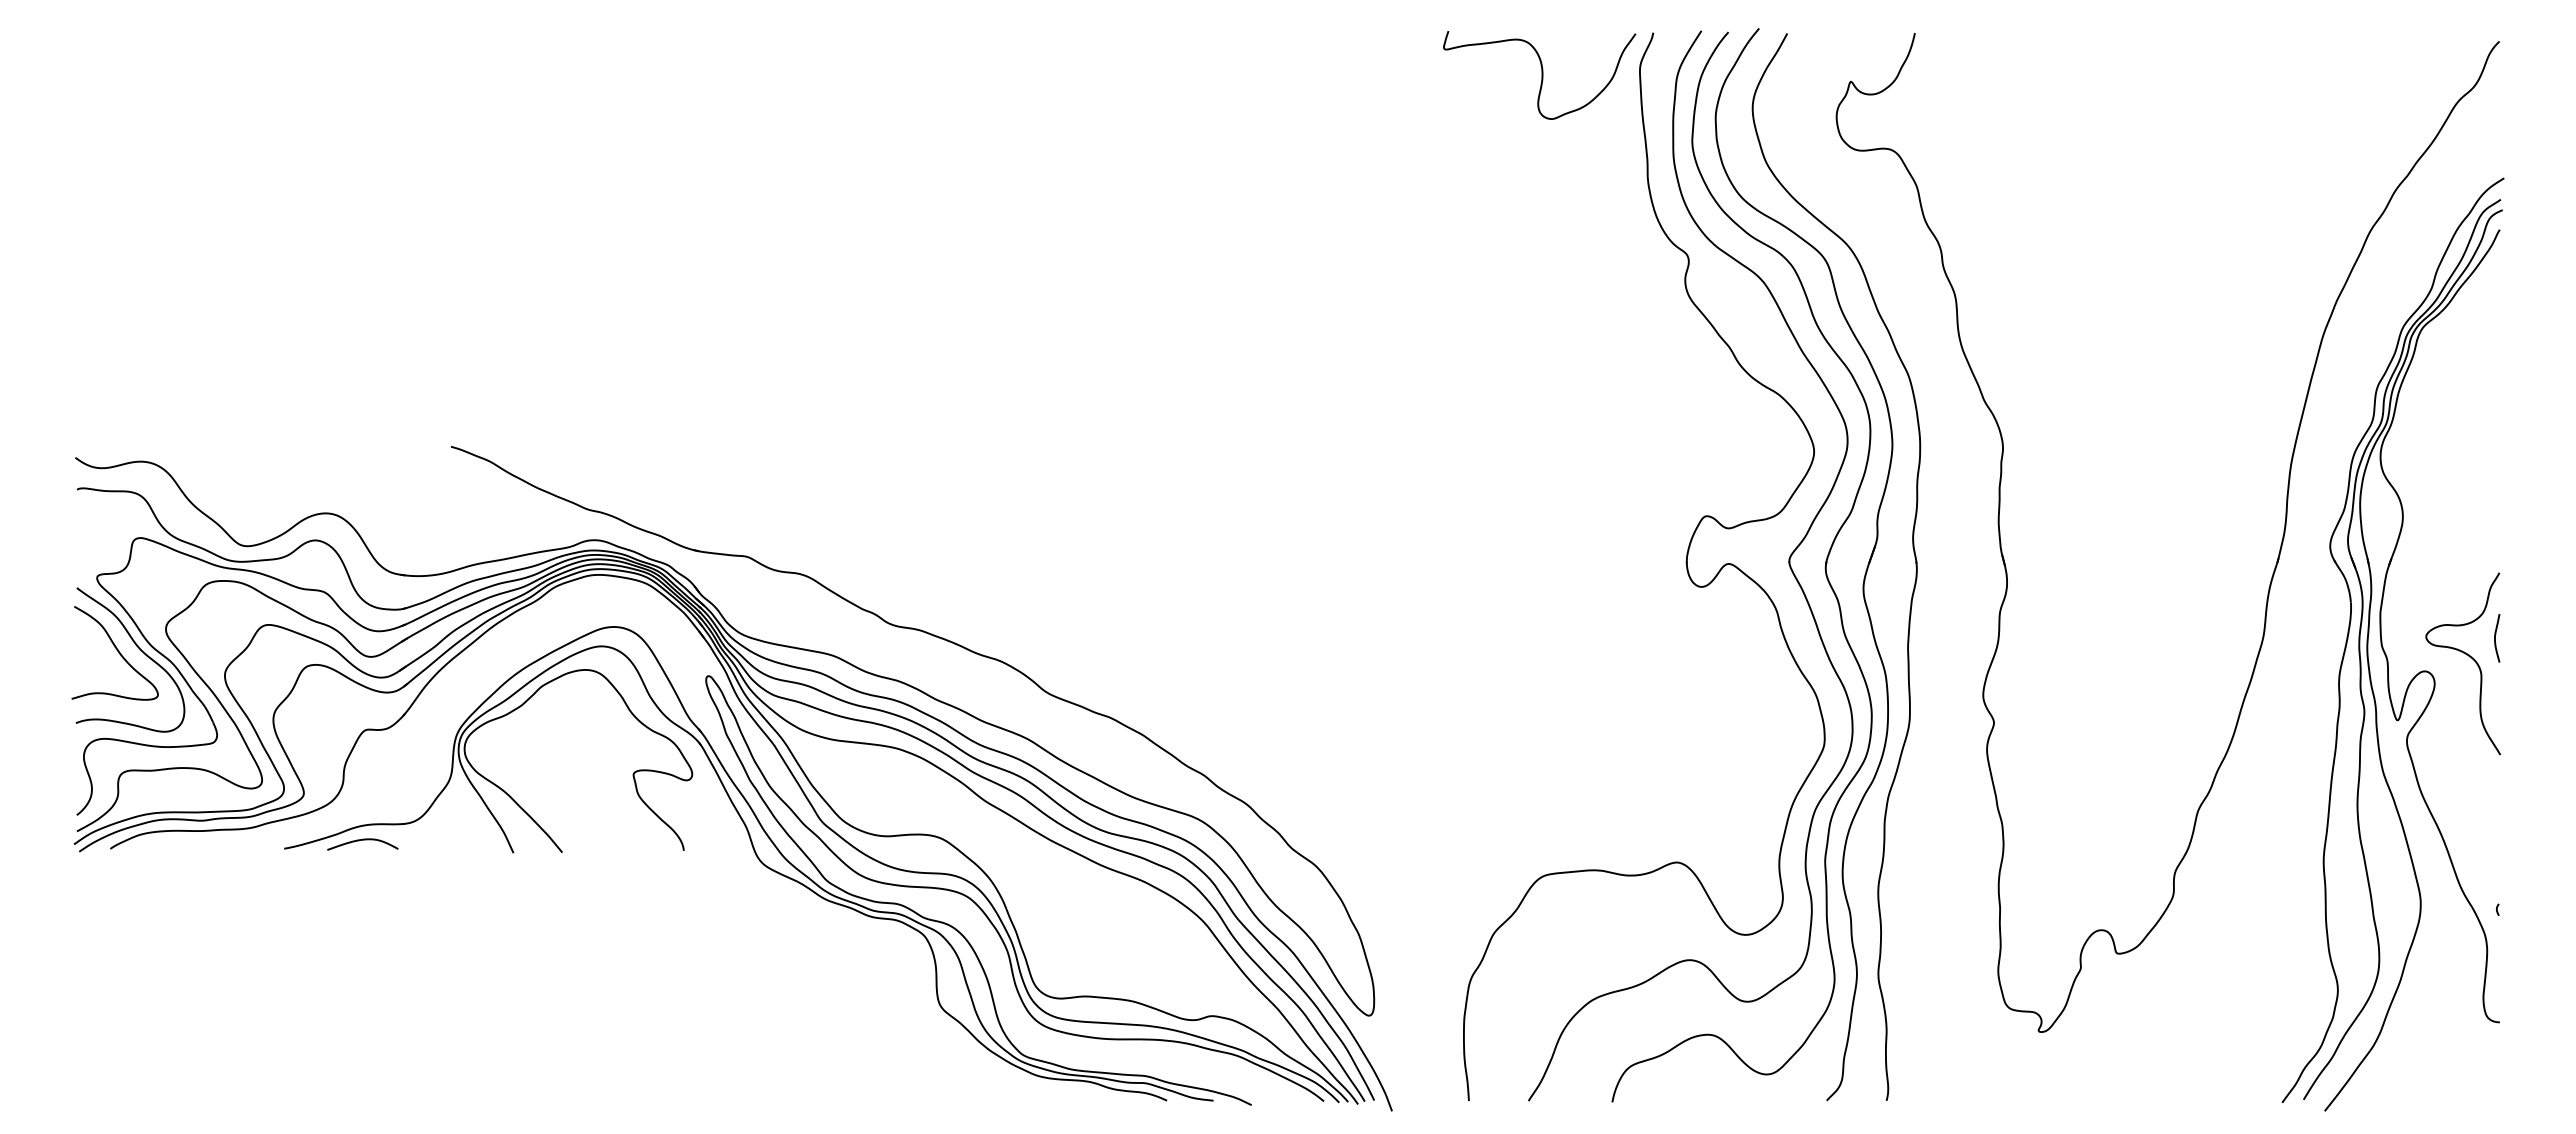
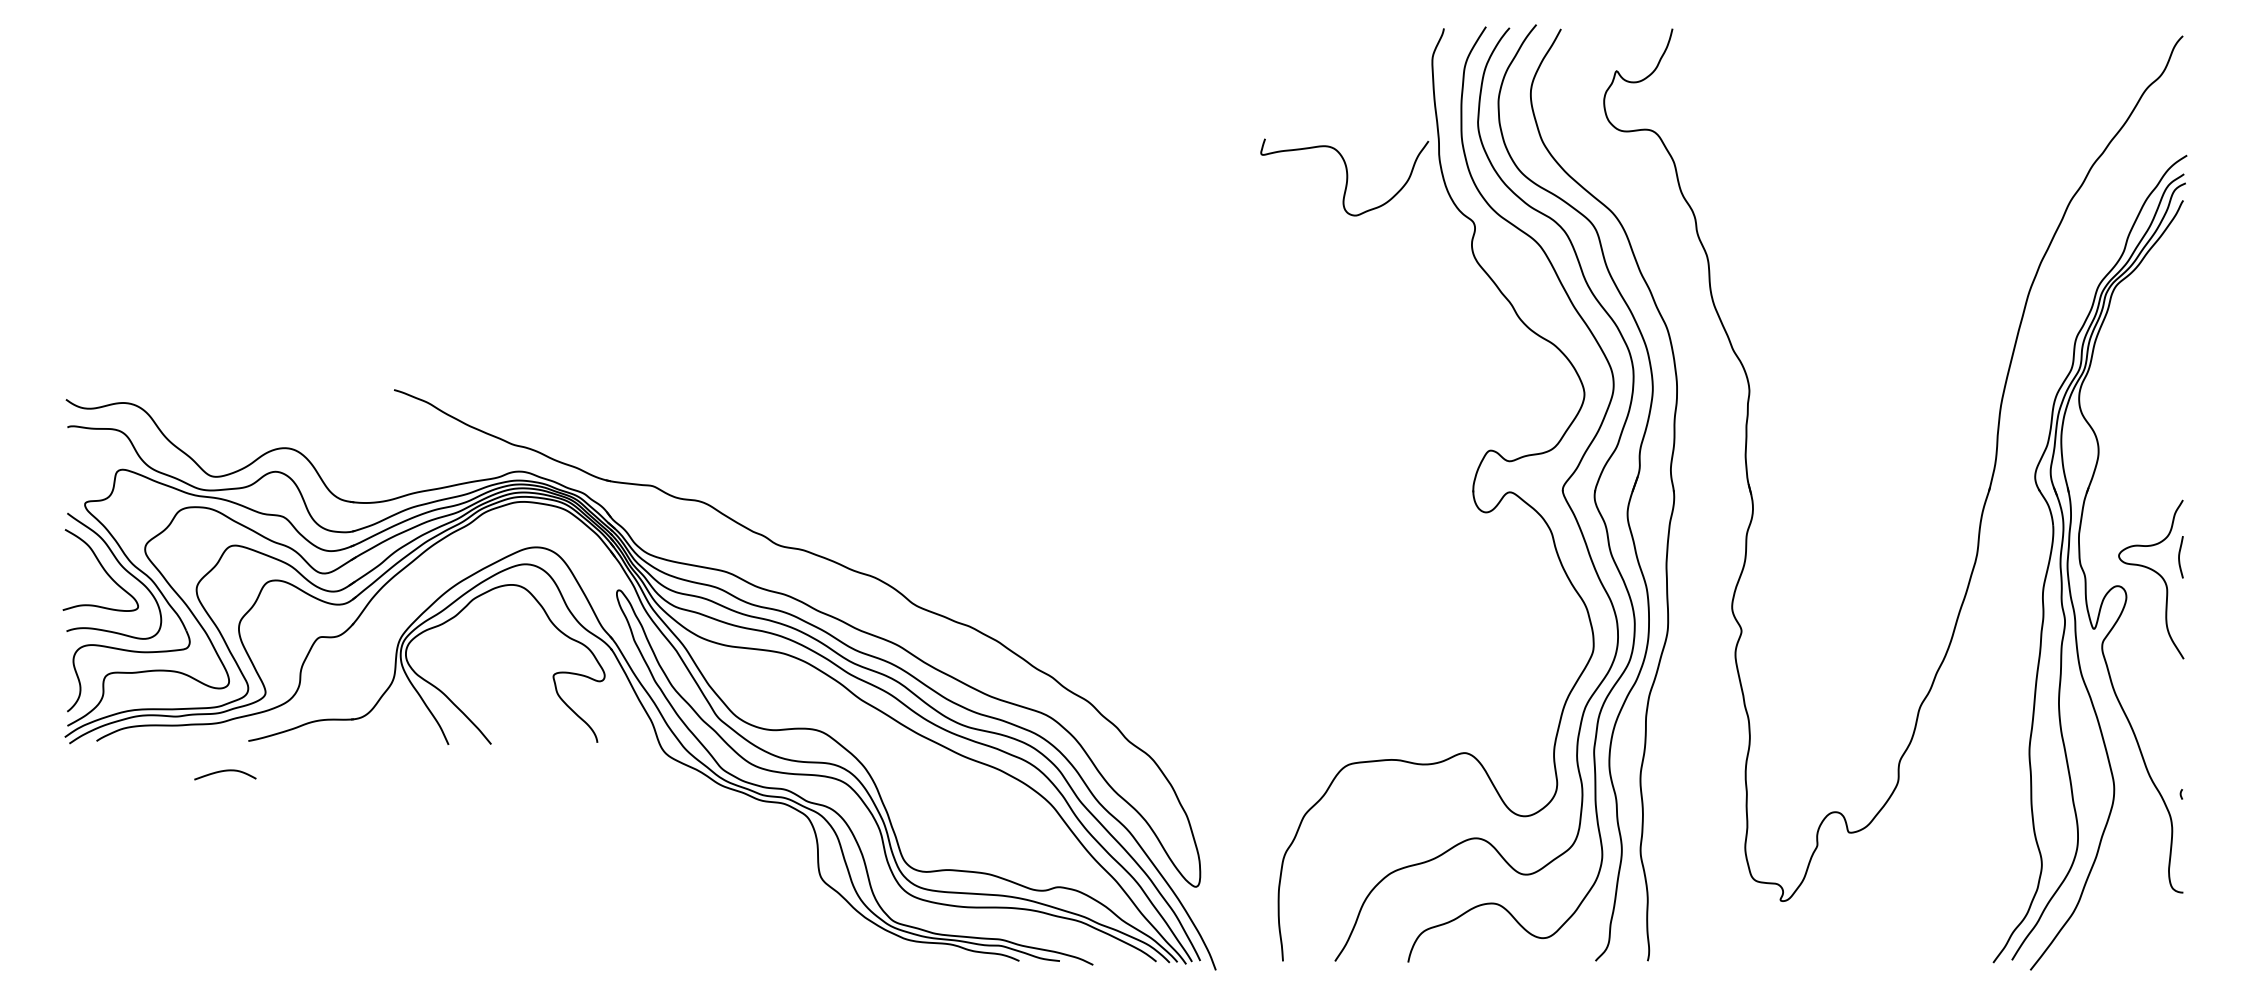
curve: (1541, 75) -> (1346, 177), moved
curve: (362, 840) -> (225, 771), moved

